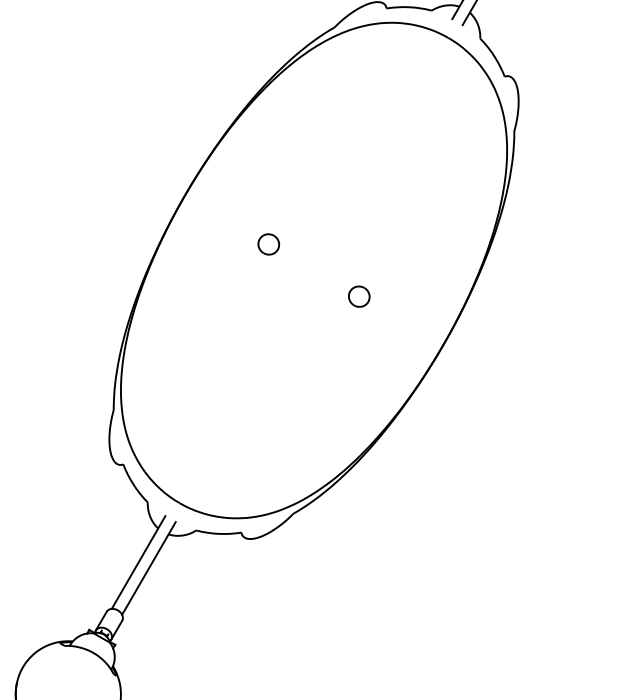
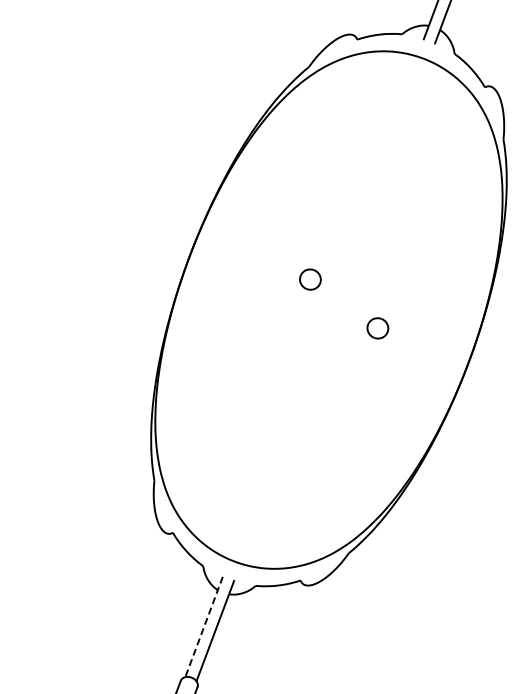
part: (268, 244) -> (310, 279), moved
line: (138, 562) -> (204, 626), solid -> dashed

